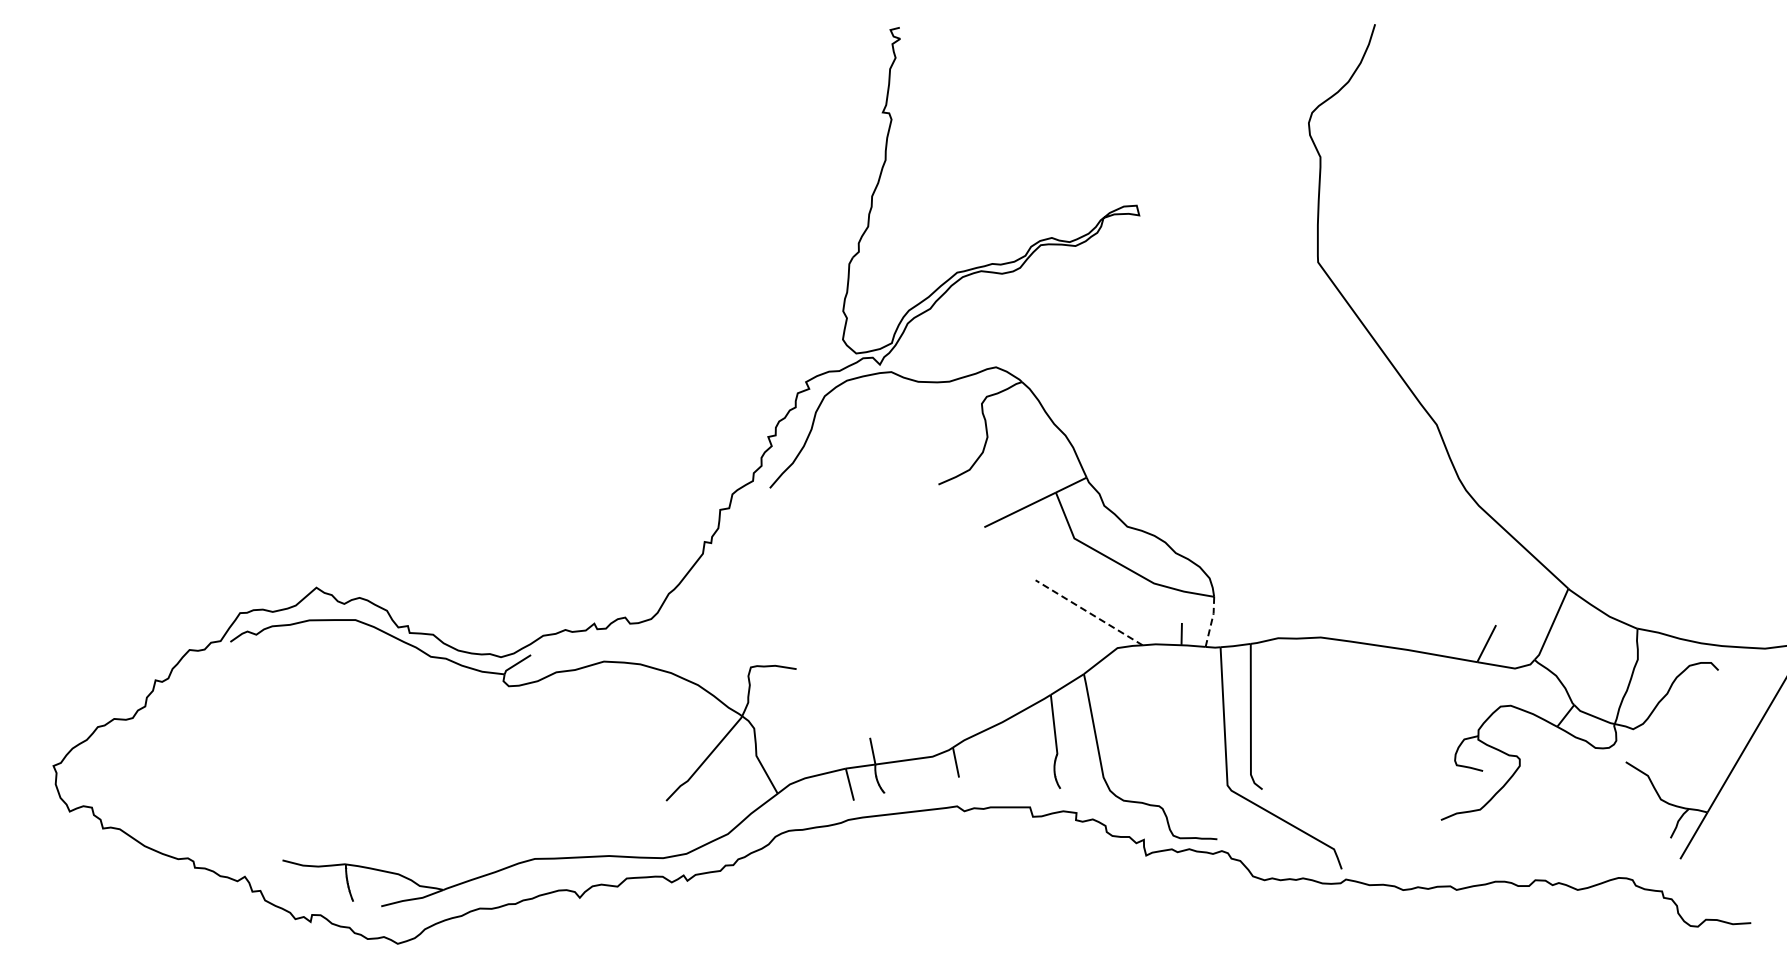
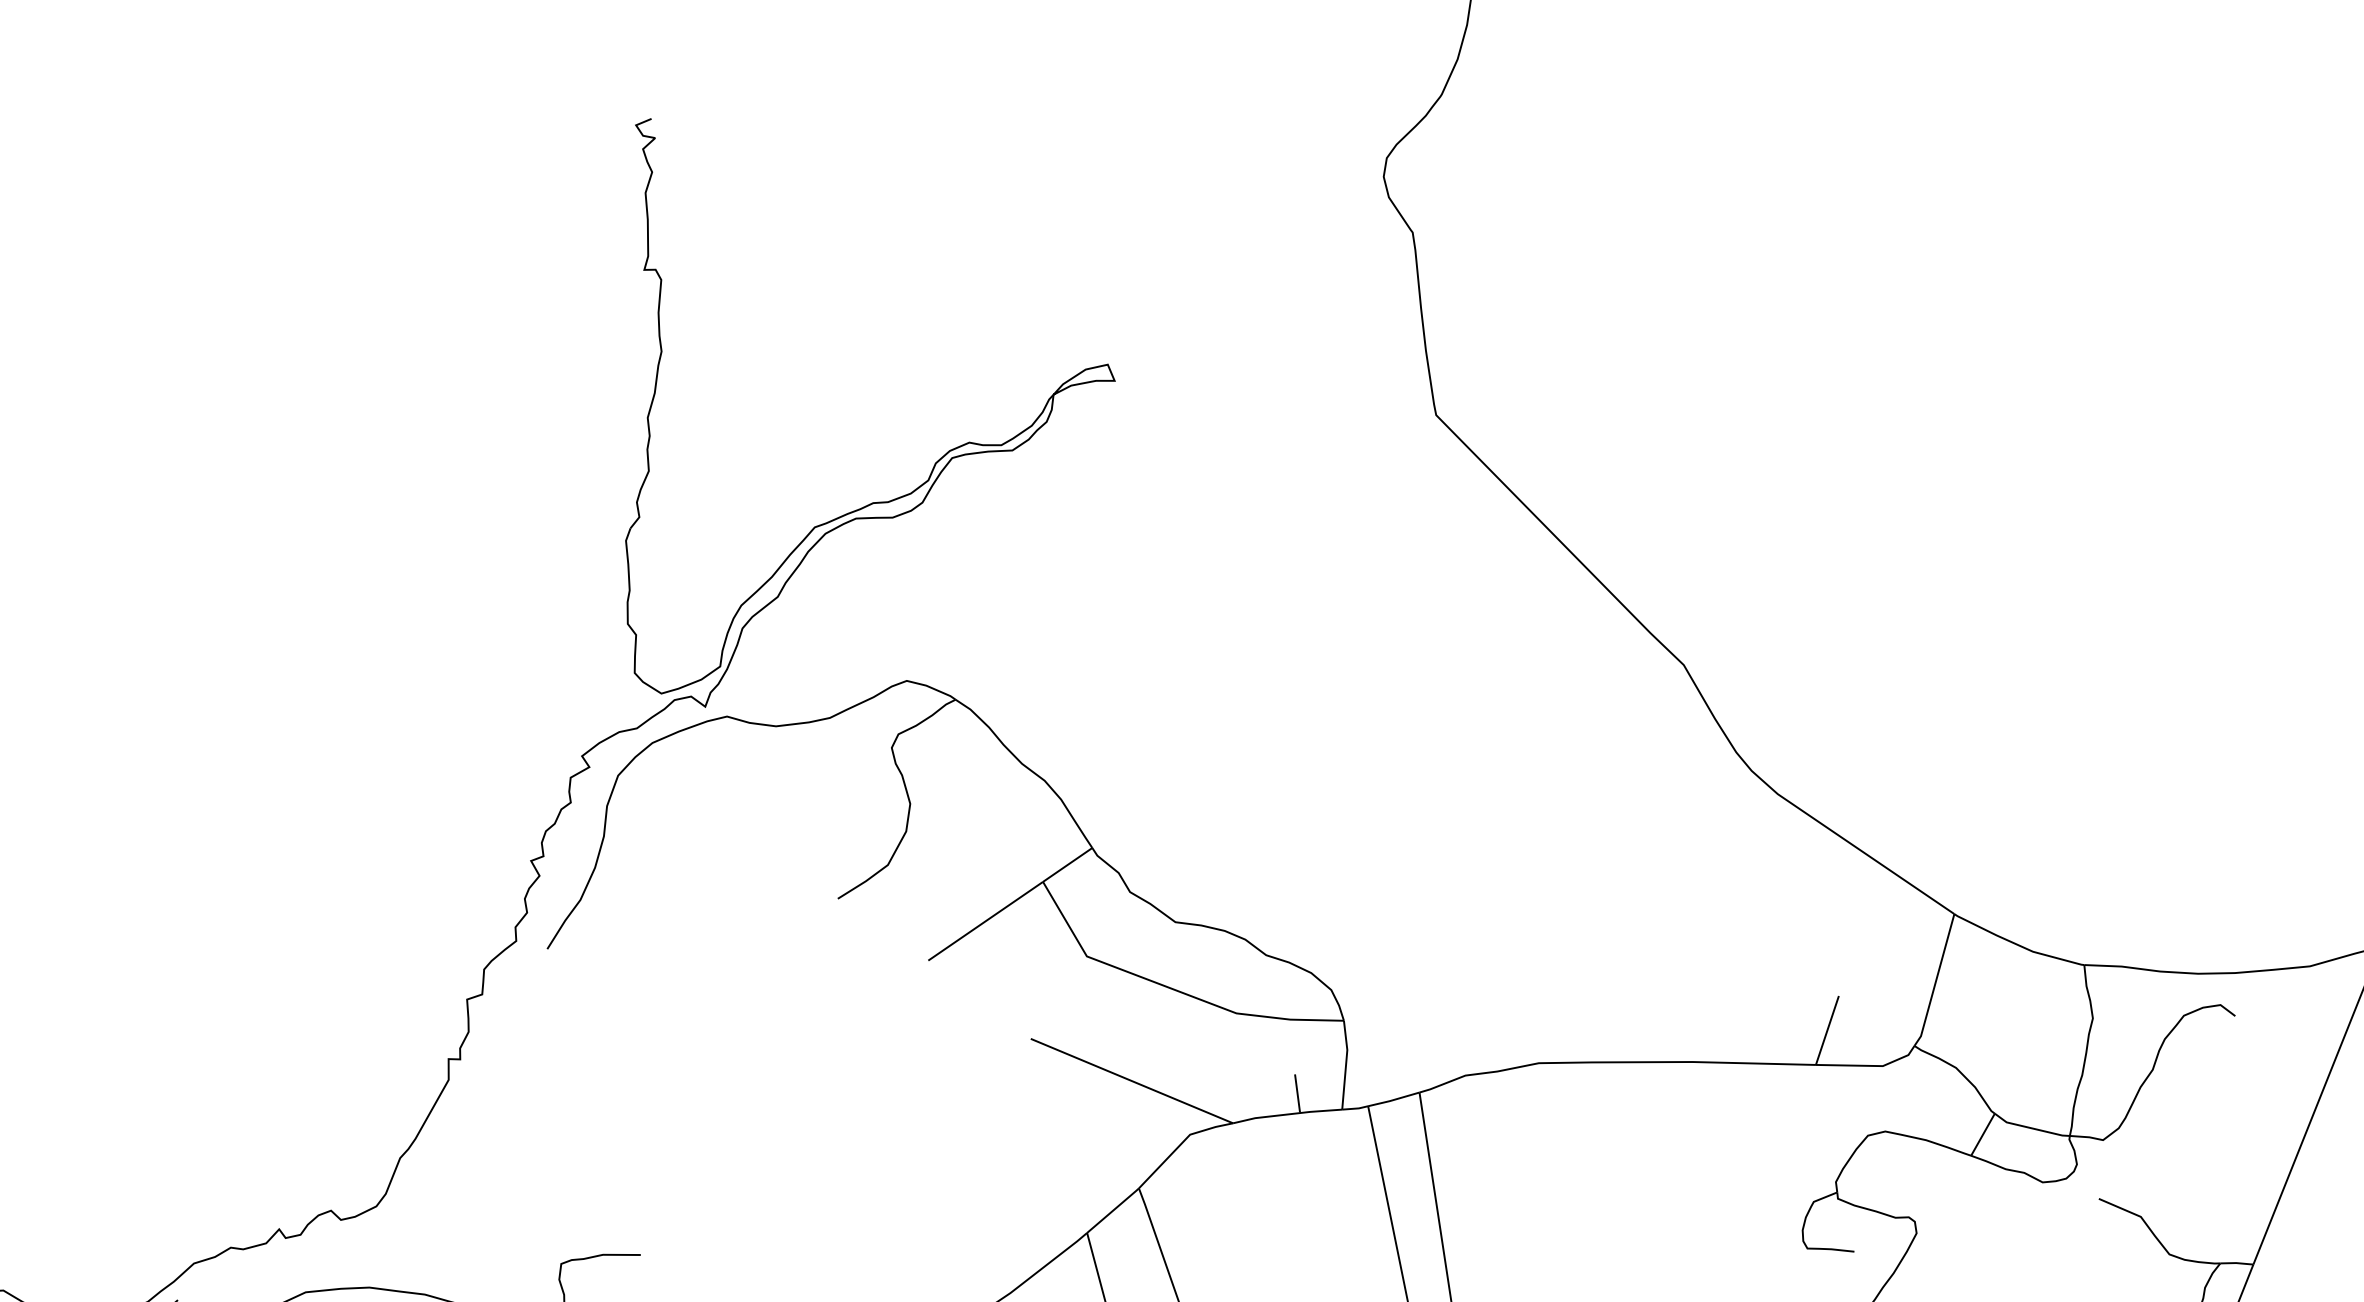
line: (1089, 612) -> (1132, 1080), dashed -> solid
line: (1211, 621) -> (1345, 1064), dashed -> solid

